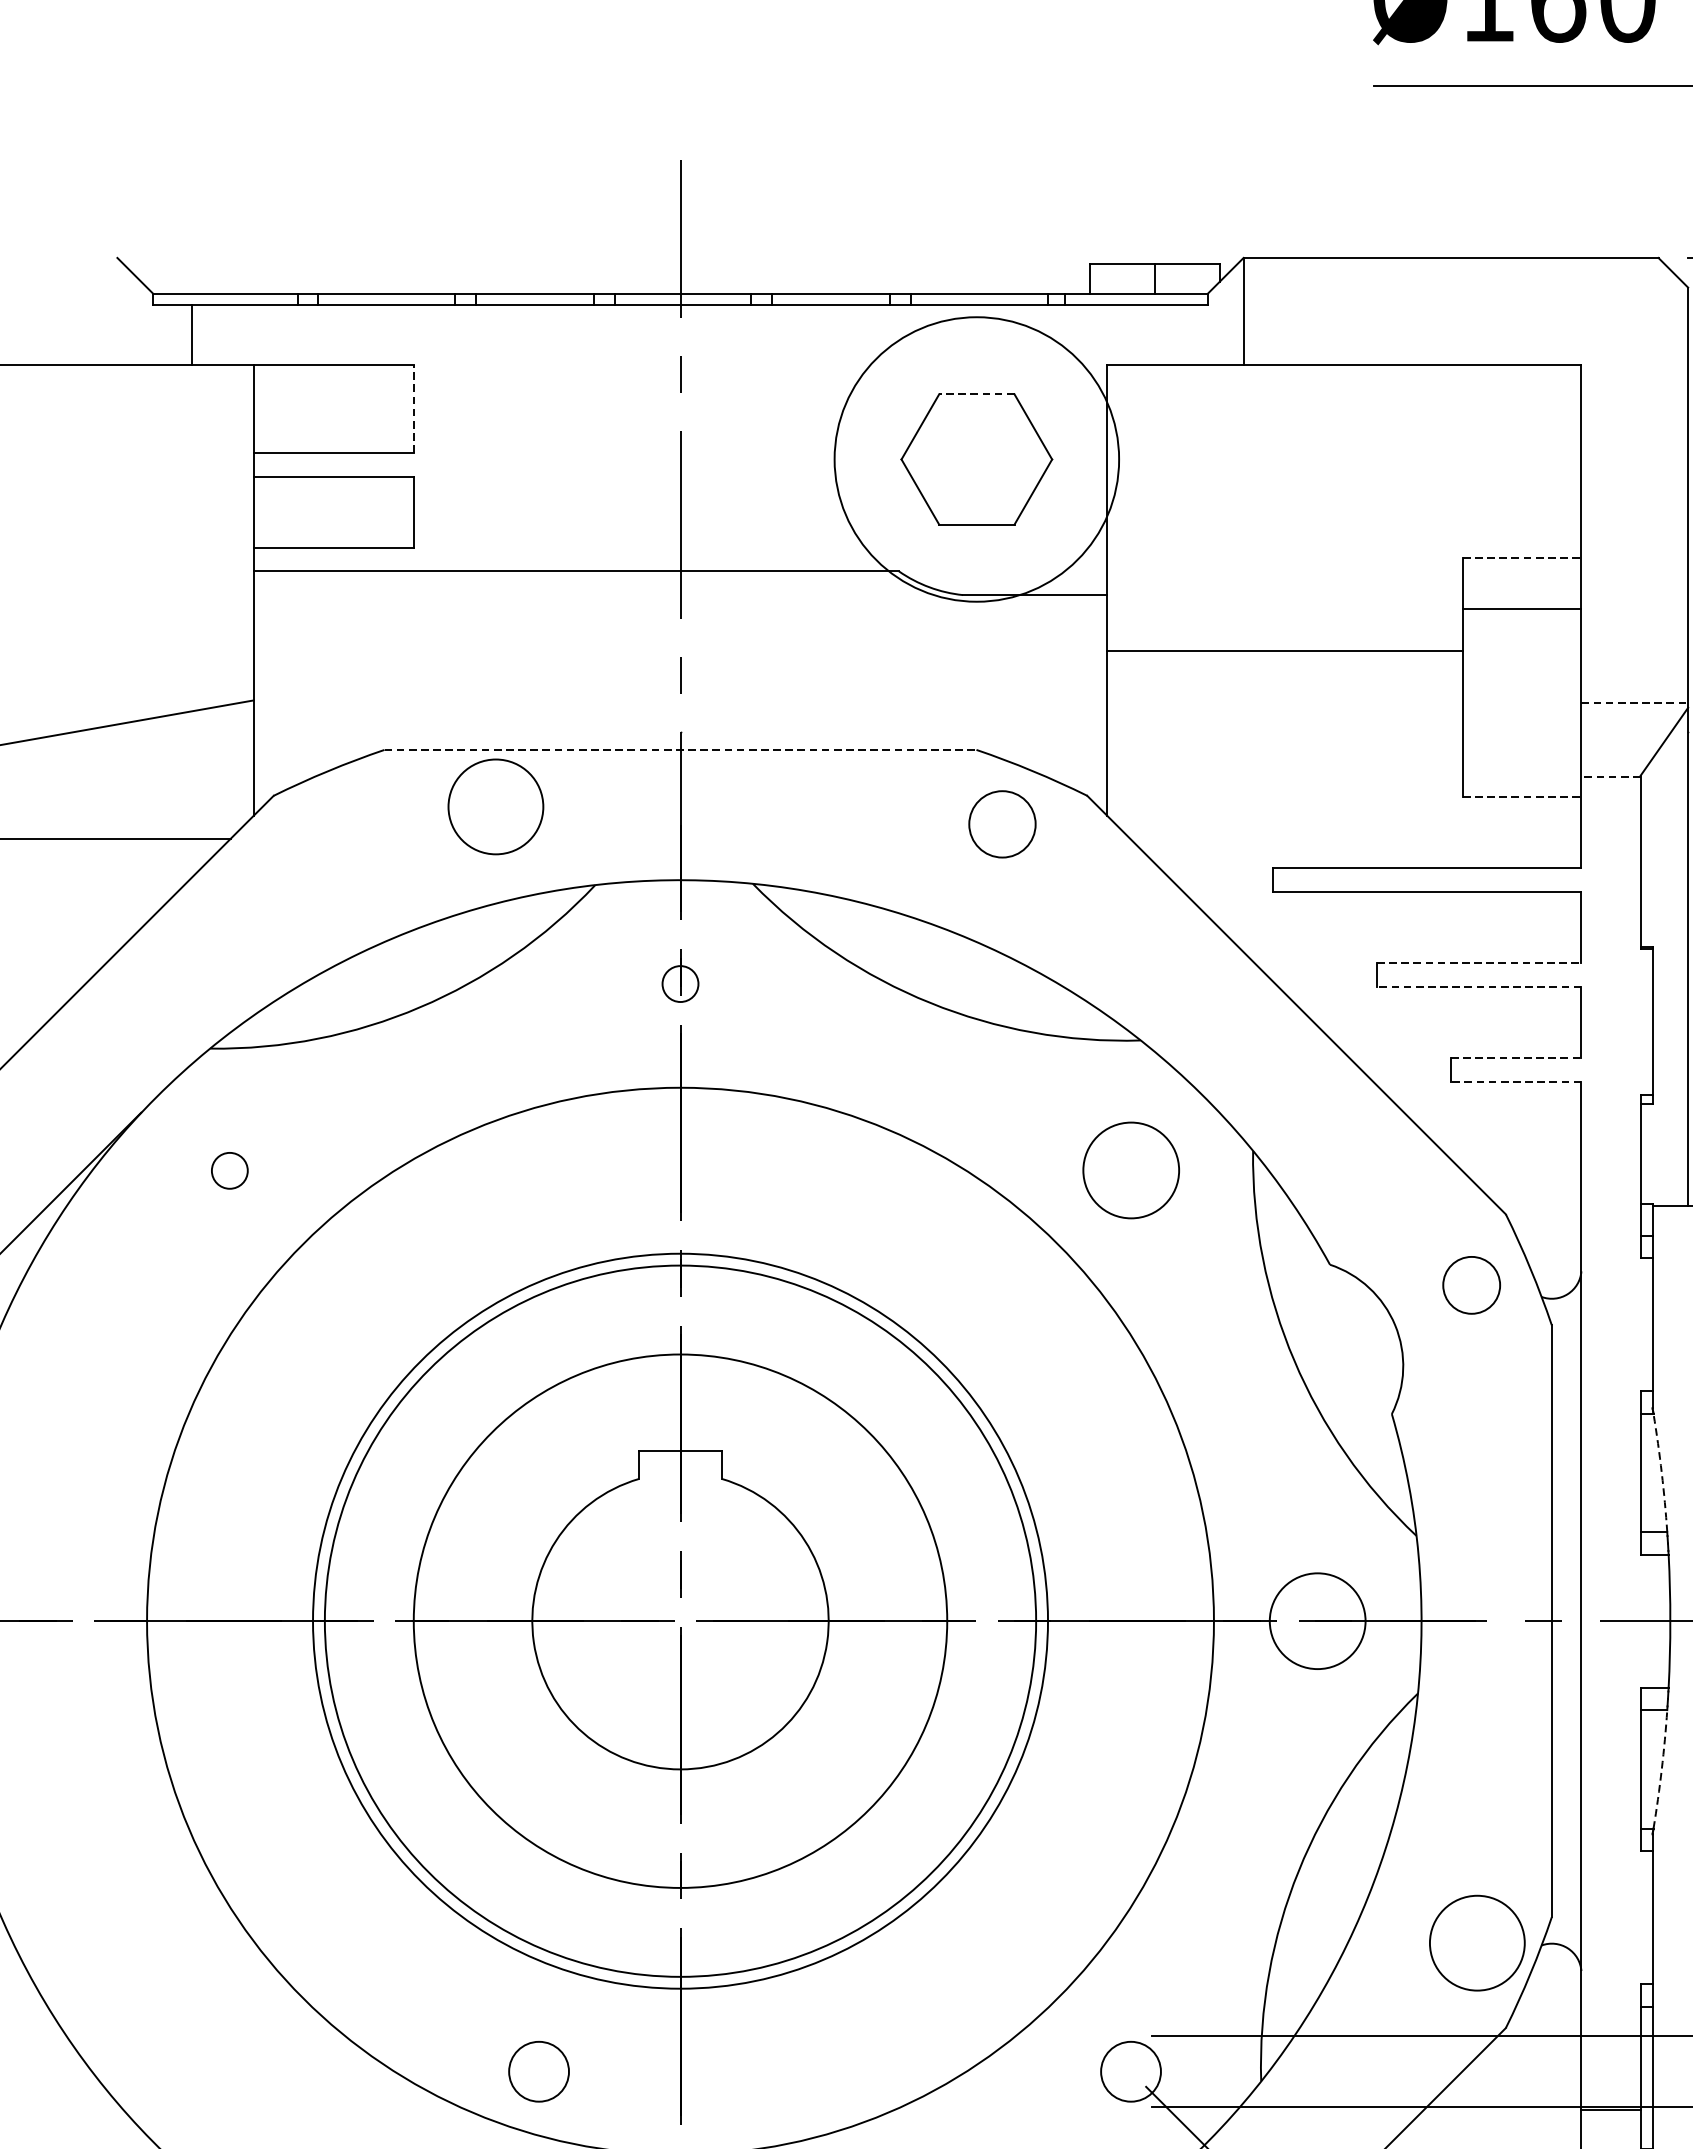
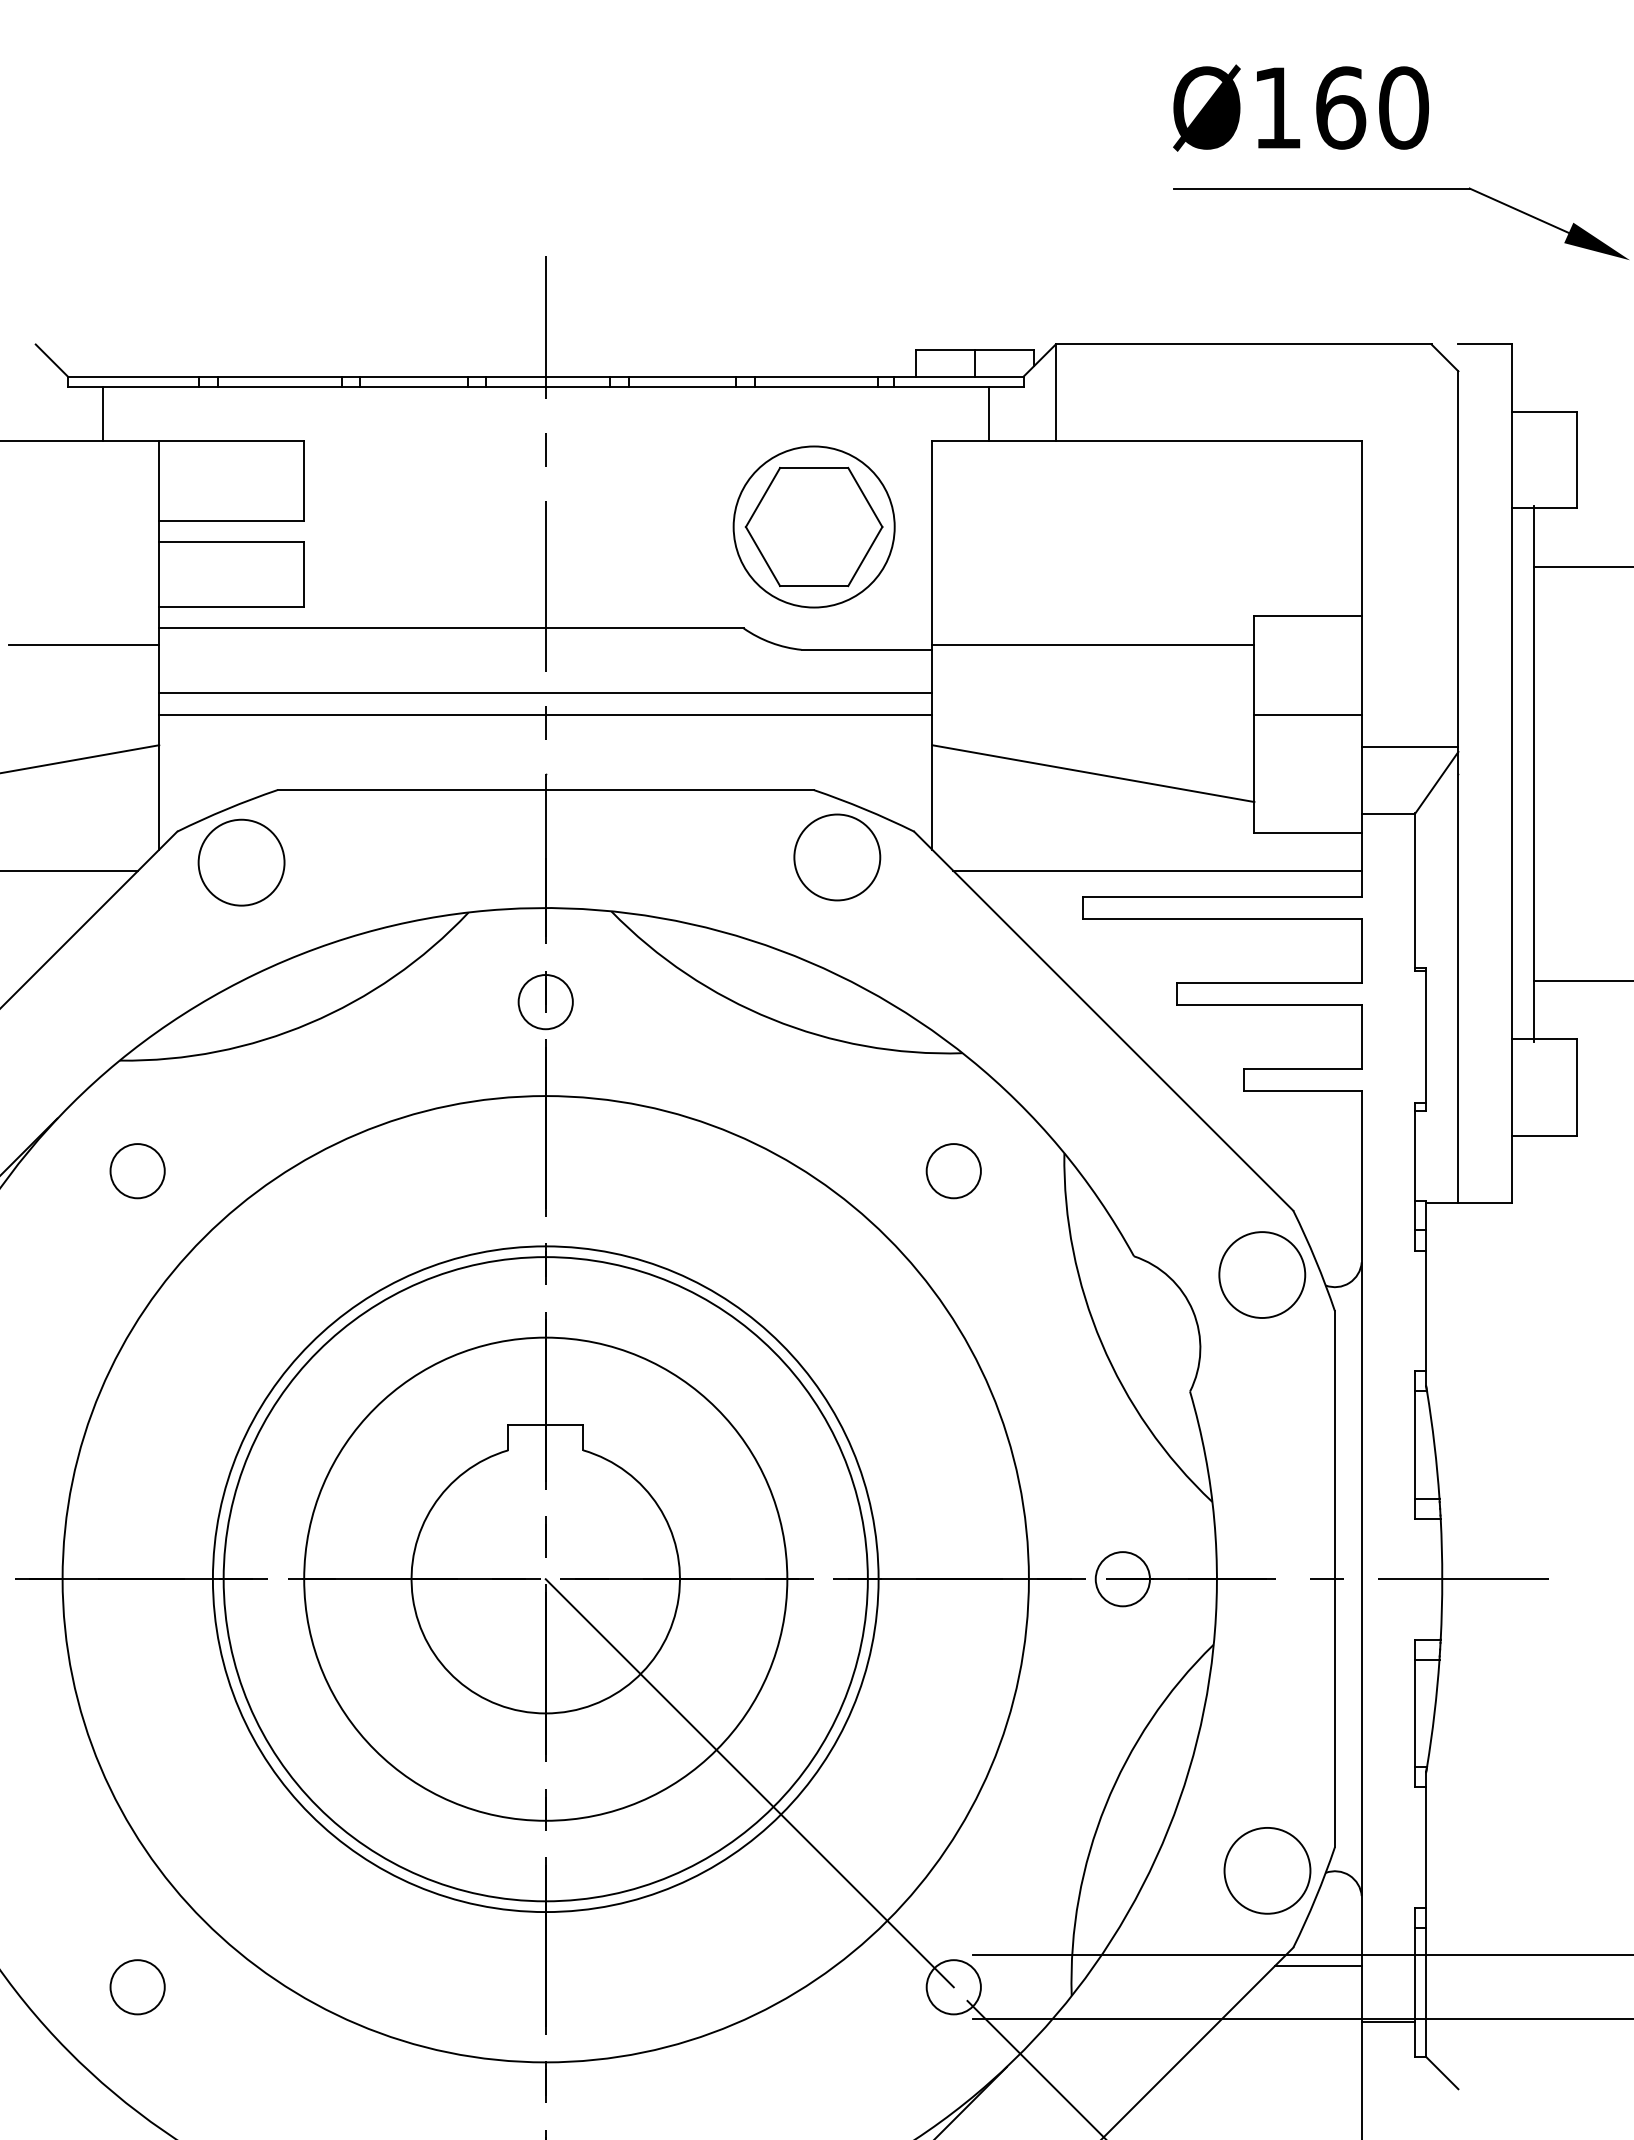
line: (1169, 335) -> (988, 414), added
line: (976, 393) -> (813, 467), dashed -> solid
line: (414, 409) -> (304, 481), dashed -> solid
circle: (976, 458) -> (813, 526), size x0.62
line: (1522, 558) -> (1308, 616), dashed -> solid
line: (170, 589) -> (83, 644), added
line: (1521, 609) -> (1307, 715), moved
line: (680, 643) -> (545, 693), added
line: (1285, 651) -> (1093, 644), moved
line: (680, 666) -> (545, 714), added
line: (1635, 702) -> (1410, 747), dashed -> solid
line: (1285, 731) -> (1093, 773), added
line: (681, 750) -> (546, 790), dashed -> solid
line: (1610, 776) -> (1388, 814), dashed -> solid
line: (1522, 797) -> (1308, 833), dashed -> solid
circle: (495, 806) -> (241, 862), moved
circle: (1002, 824) -> (837, 857), size x1.43
line: (1355, 838) -> (1157, 870), added
line: (1479, 963) -> (1269, 983), dashed -> solid
circle: (680, 984) -> (545, 1002), size x1.67
line: (1479, 986) -> (1269, 1004), dashed -> solid
line: (1517, 1058) -> (1303, 1069), dashed -> solid
line: (1516, 1081) -> (1302, 1090), dashed -> solid
circle: (229, 1171) -> (137, 1171), size x1.67
circle: (1130, 1171) -> (953, 1171), size x0.62
circle: (1471, 1284) -> (1262, 1274), size x1.67
arc: (1661, 1472) -> (1434, 1444), dashed -> solid
circle: (1317, 1621) -> (1122, 1579), size x0.62
arc: (1661, 1769) -> (1434, 1713), dashed -> solid
line: (905, 1846) -> (749, 1783), added
line: (1533, 2047) -> (1318, 1965), added
circle: (538, 2072) -> (137, 1987), moved

